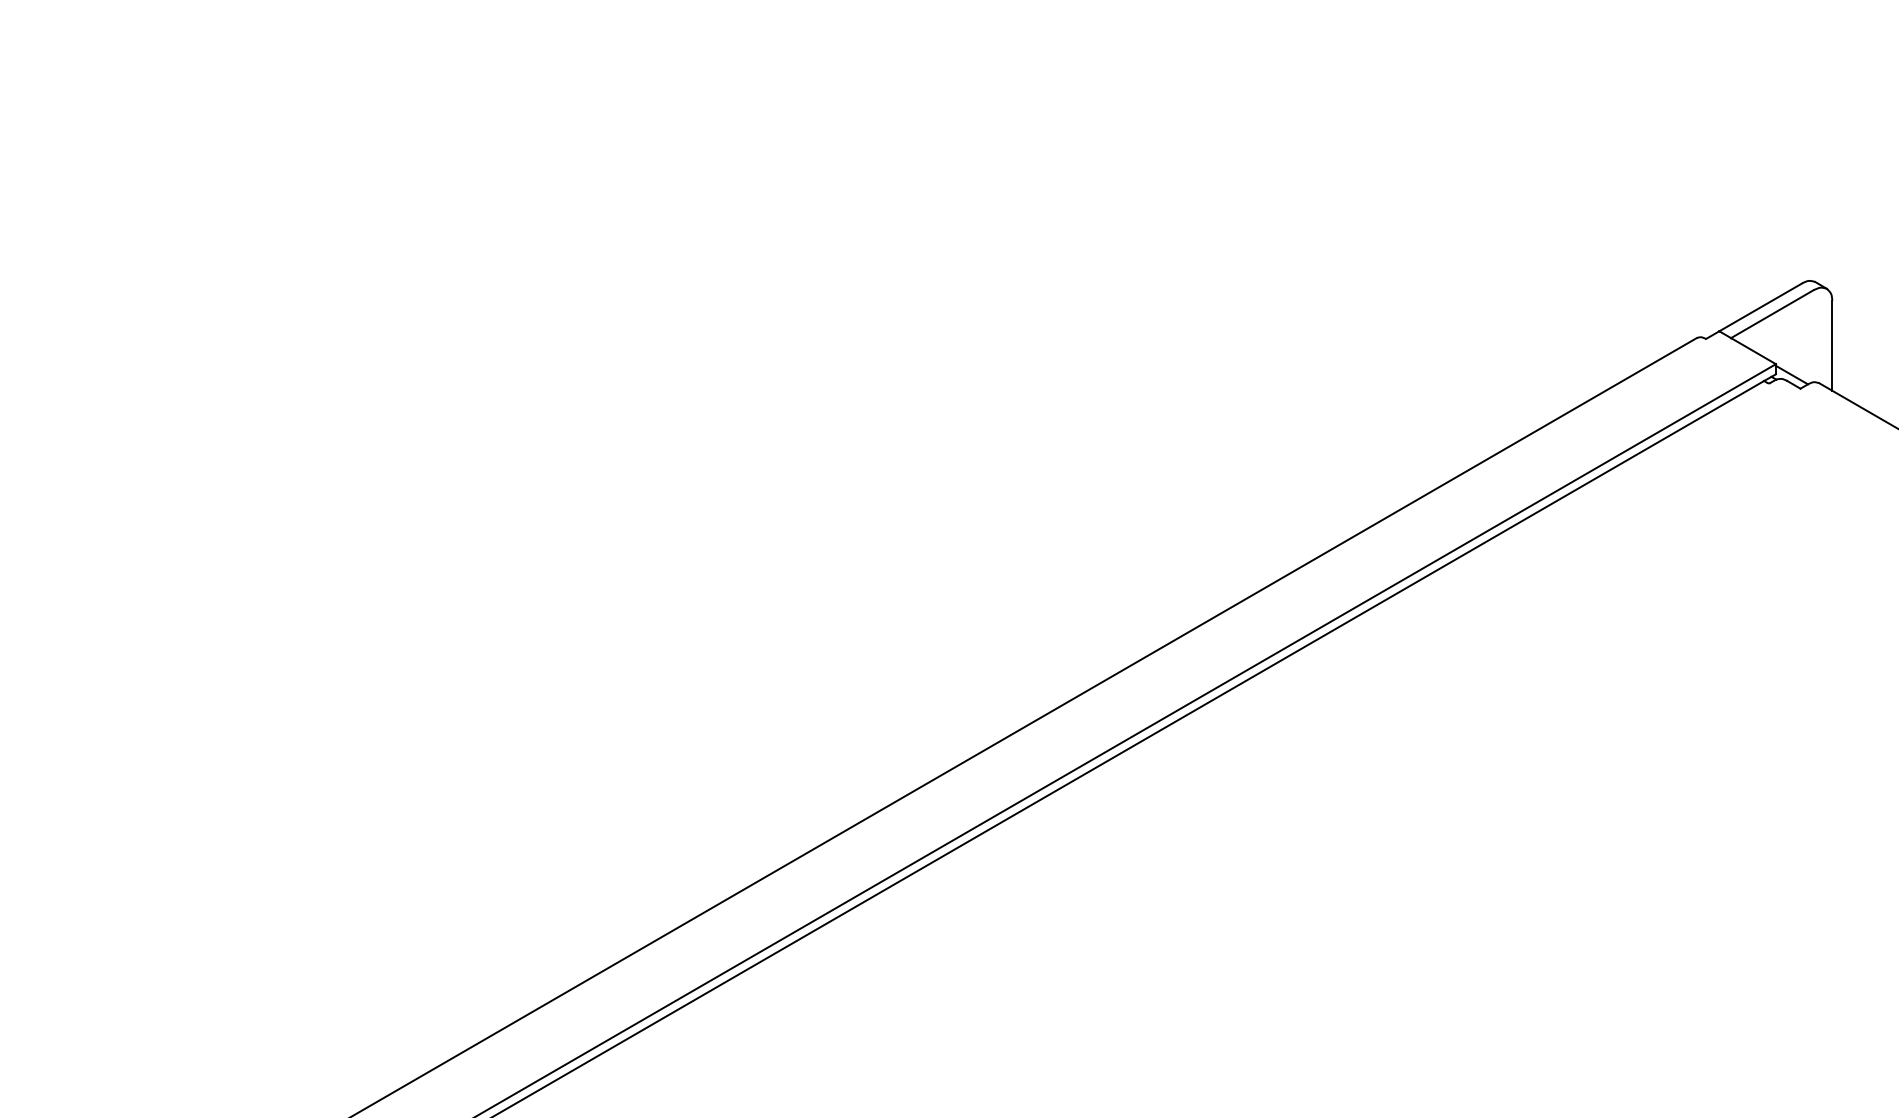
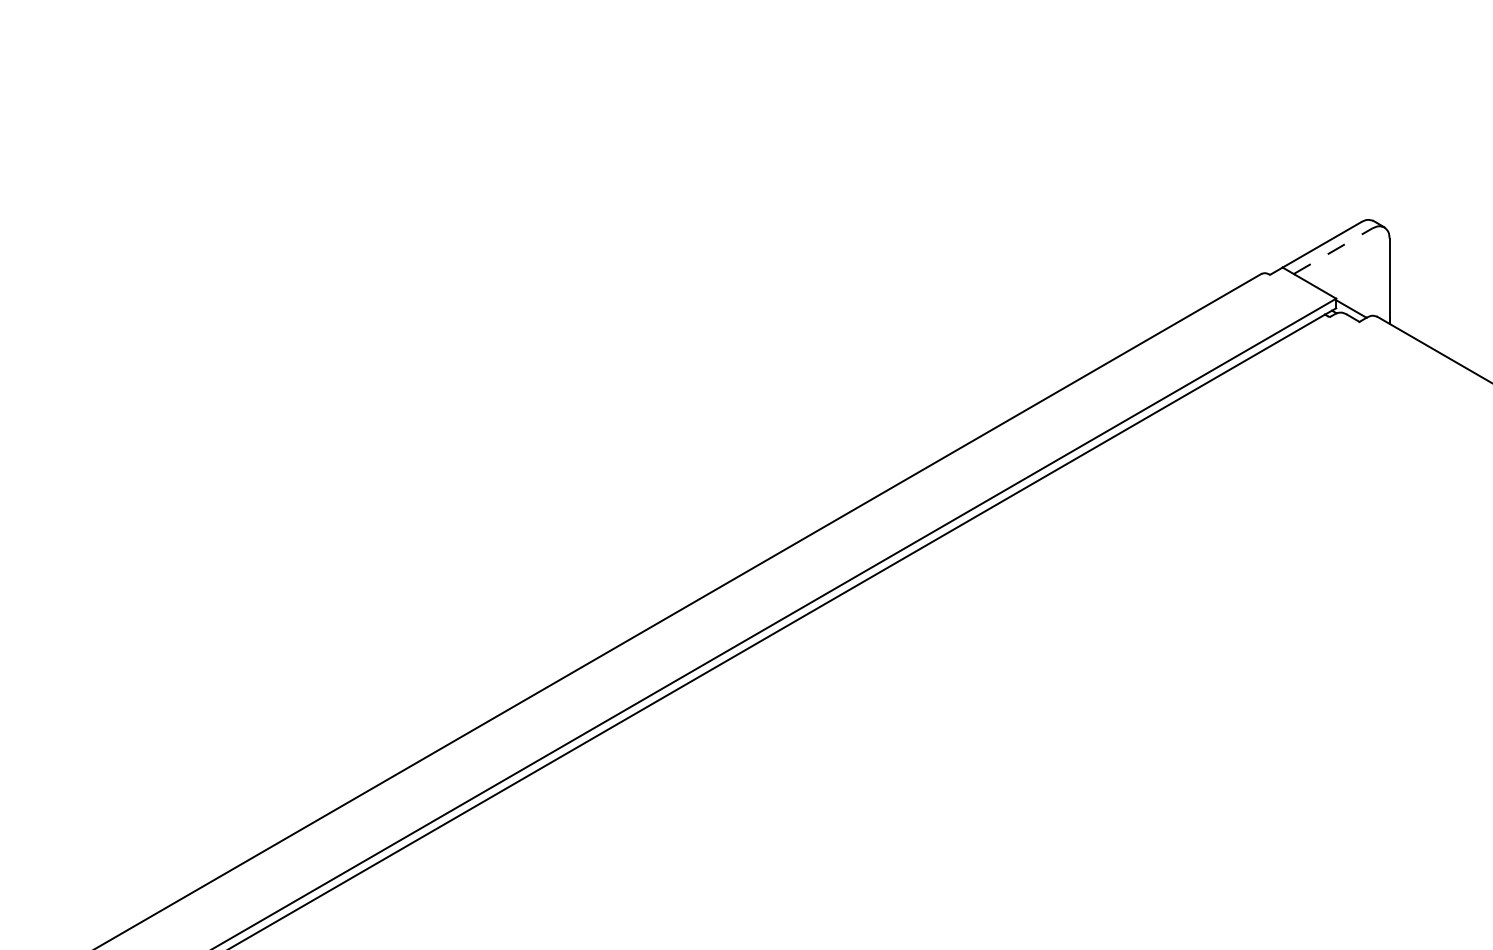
line: (1772, 314) -> (1332, 251), solid -> dashed

